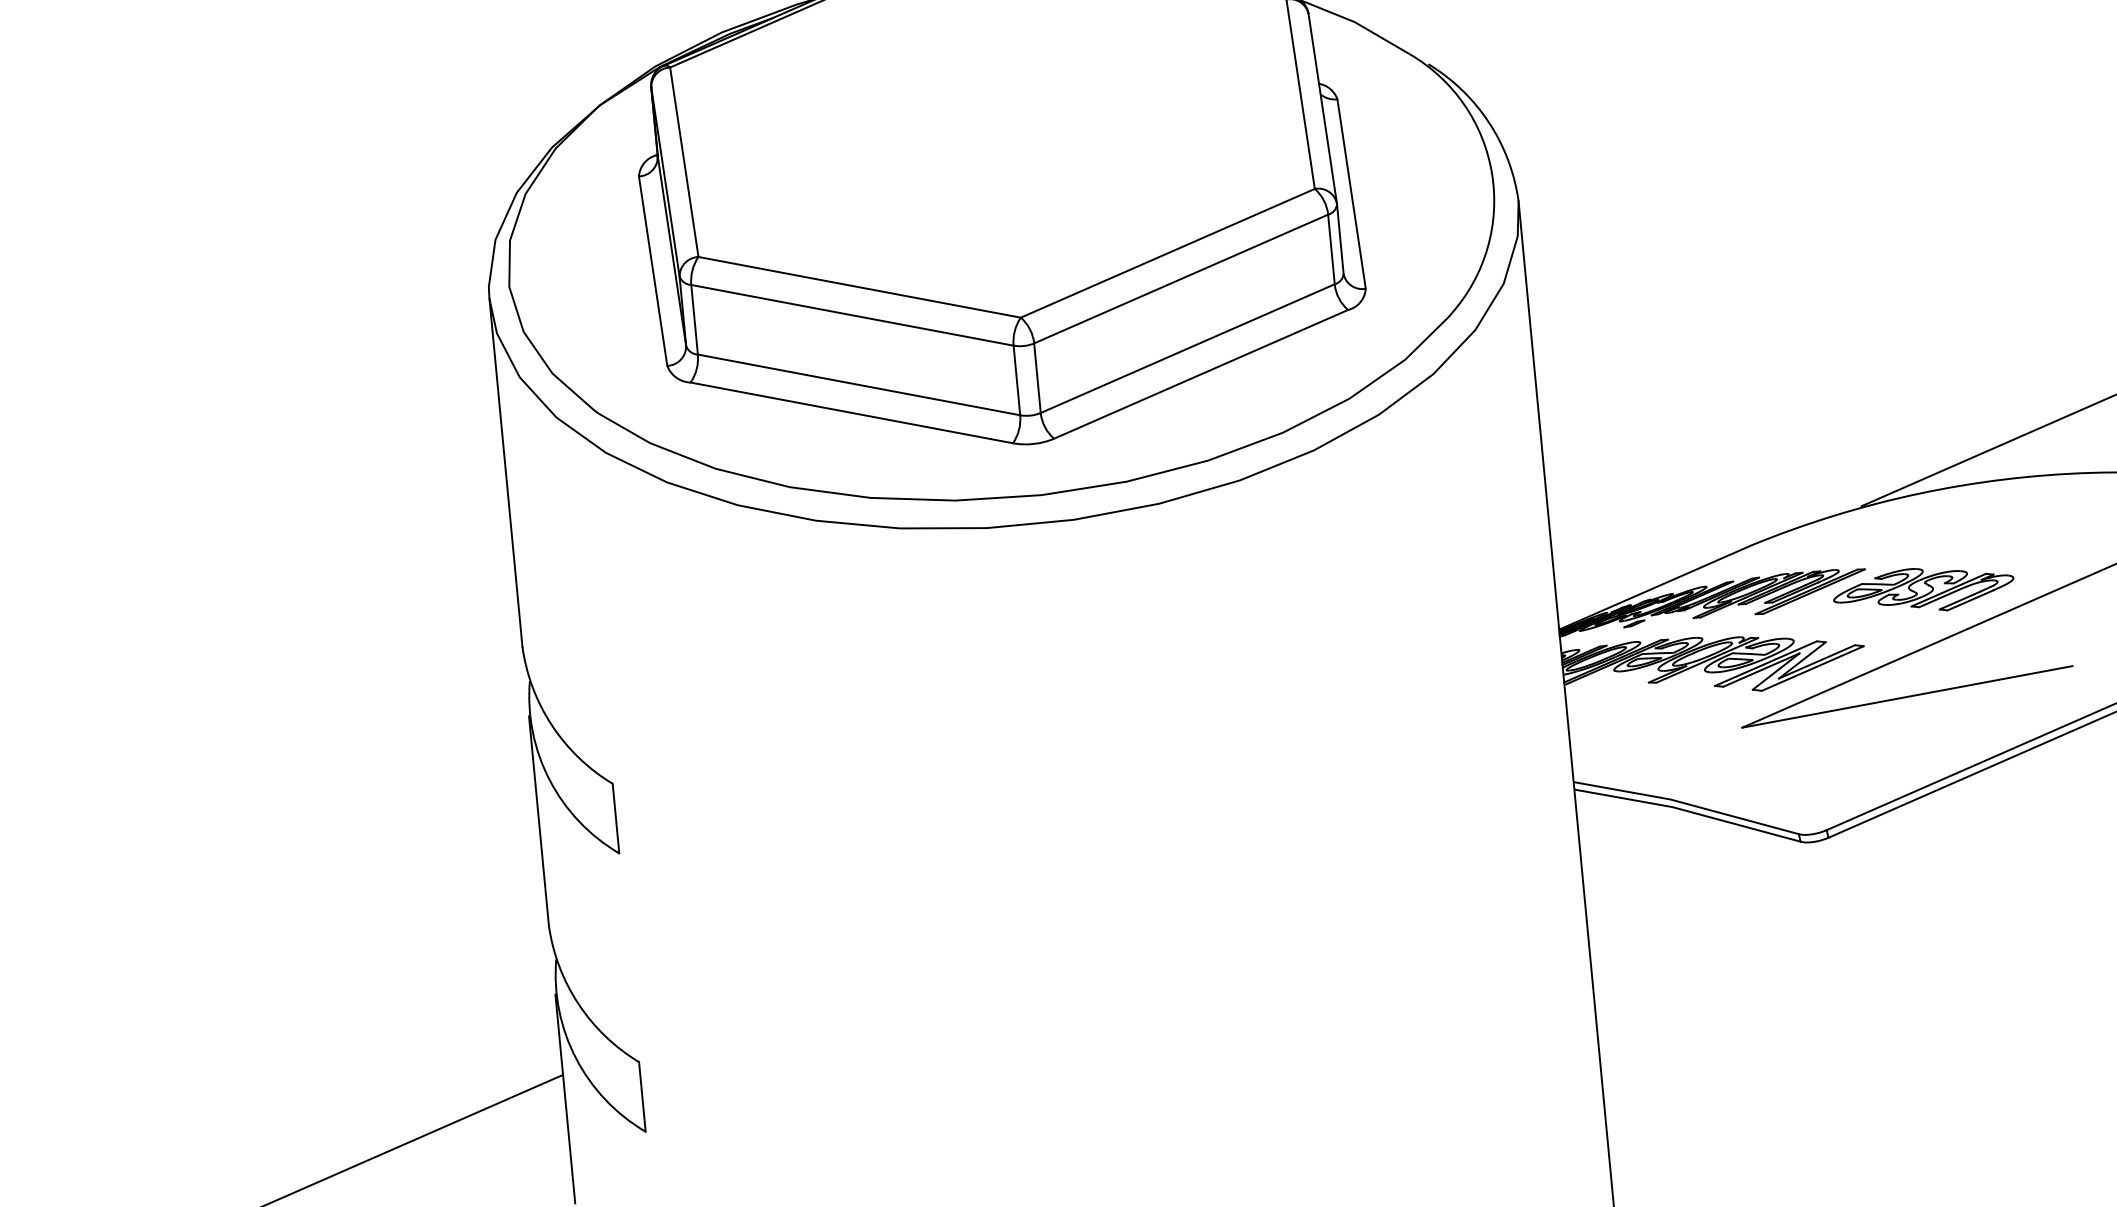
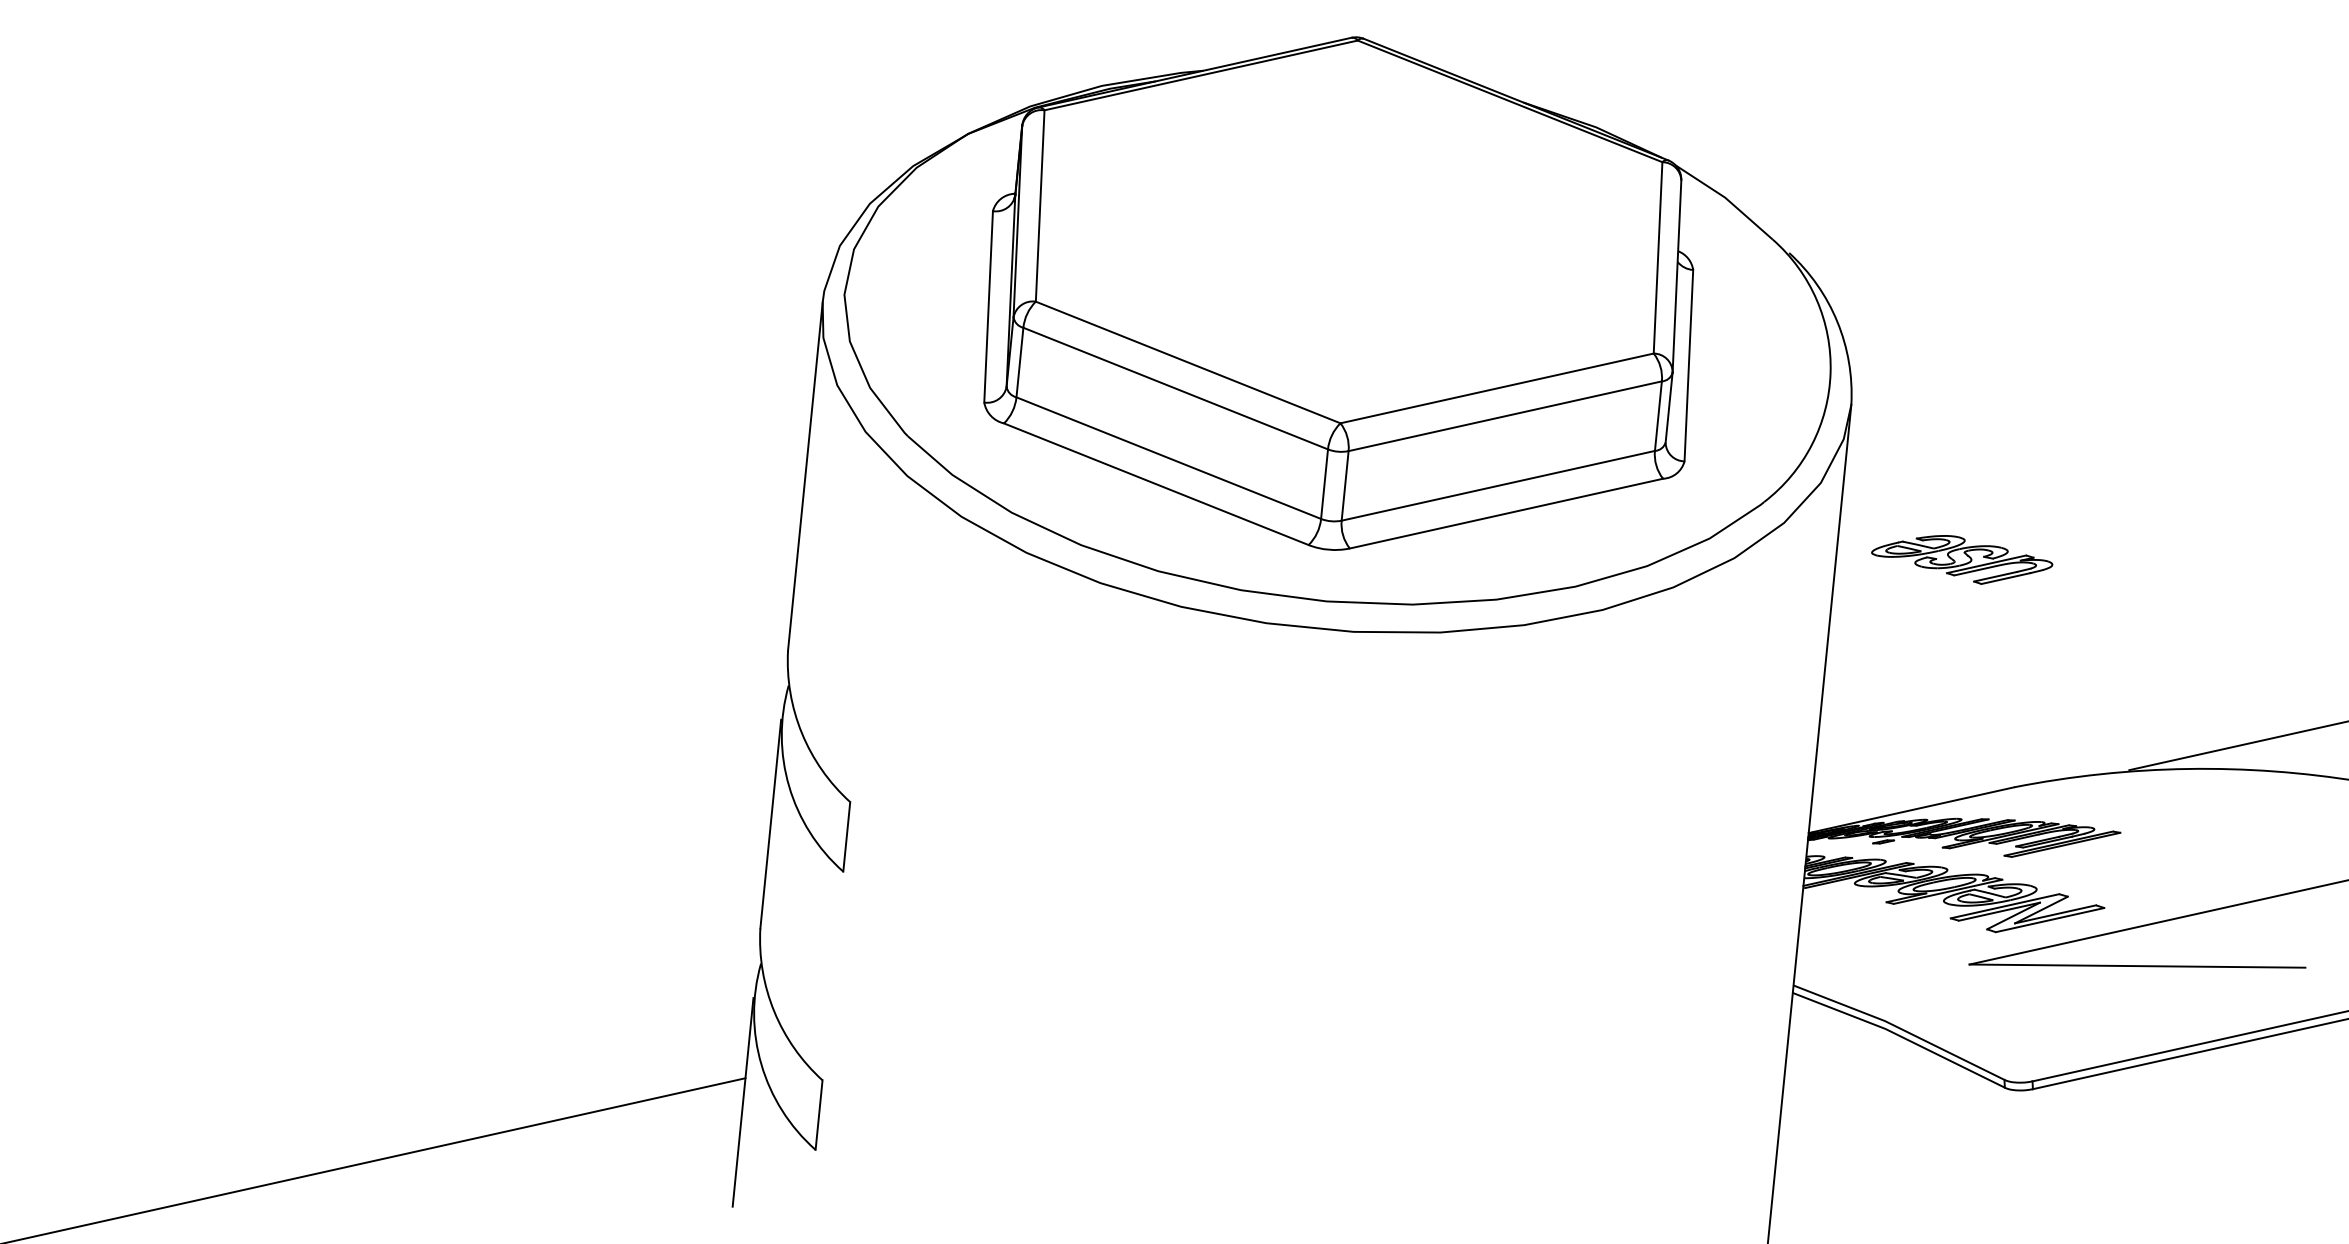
part: (1924, 590) -> (1962, 559), moved

